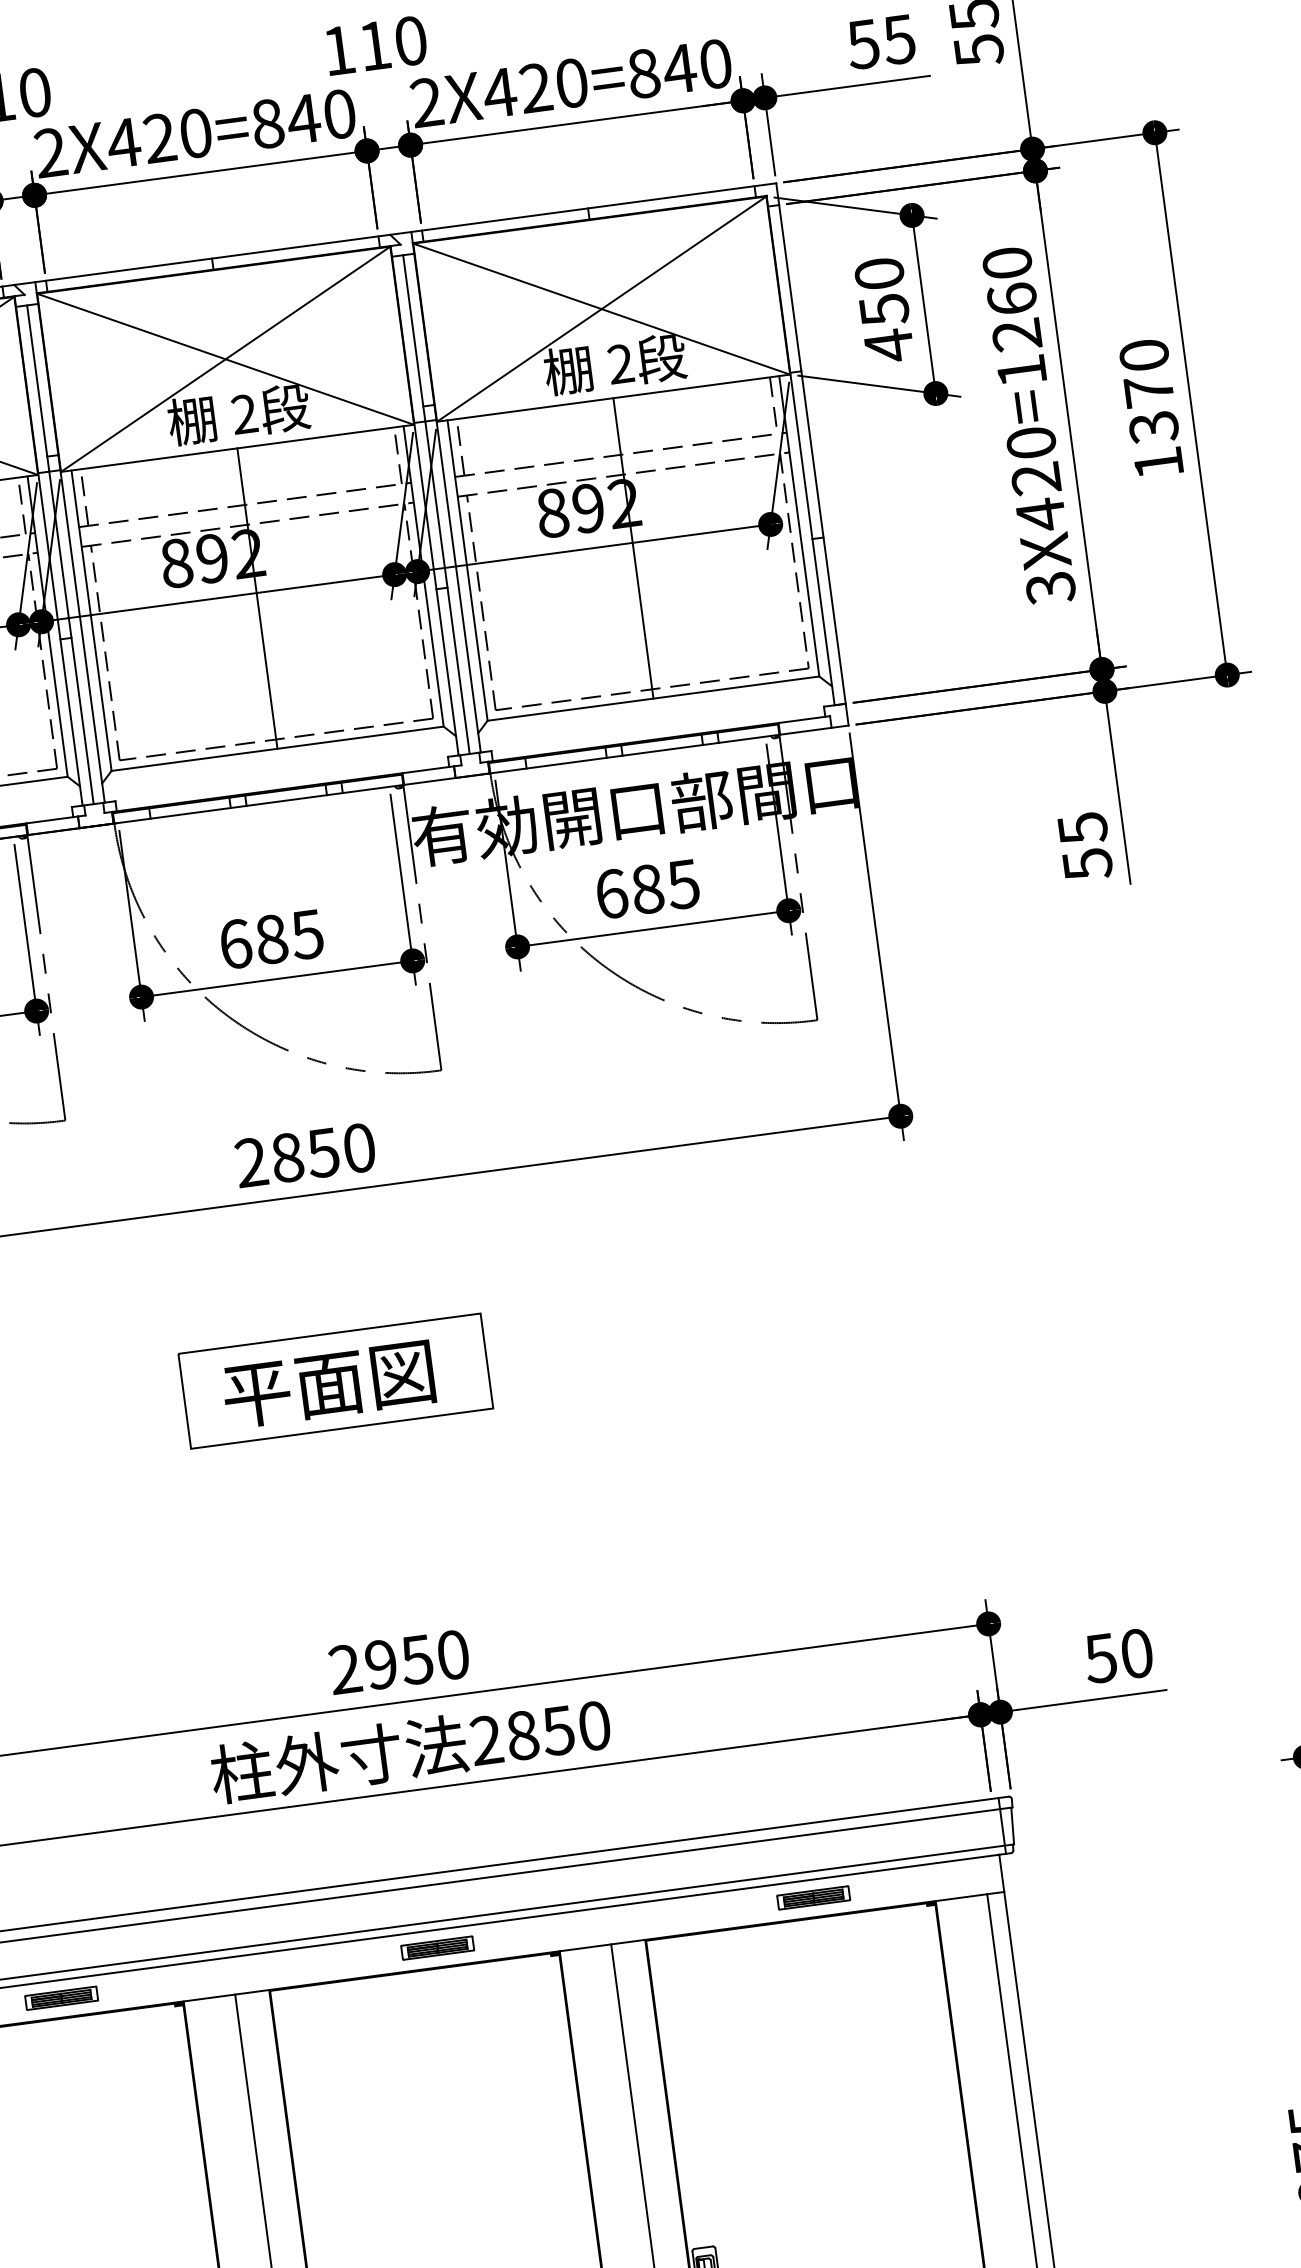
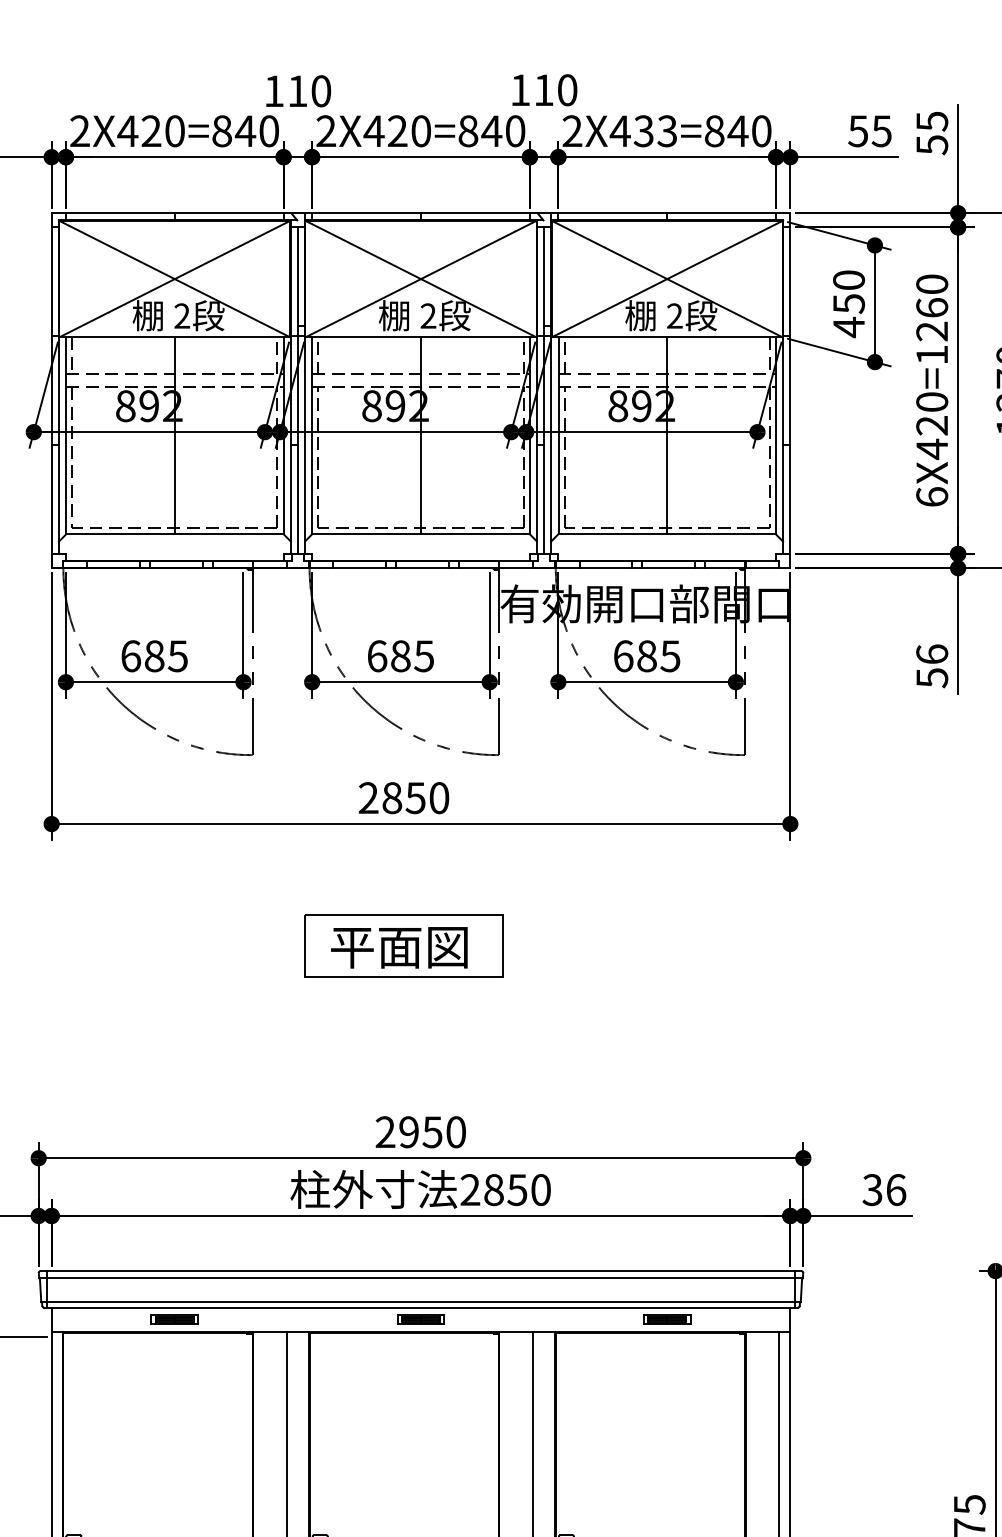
text: (553, 86) -> (655, 131), 2X420=840 -> 2X433=840
text: (1051, 588) -> (932, 497), 3X420=1260 -> 6X420=1260
text: (1083, 828) -> (932, 654), 55 -> 56
text: (1119, 1656) -> (884, 1190), 50 -> 36

